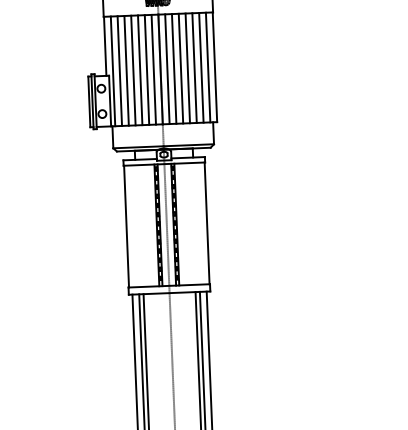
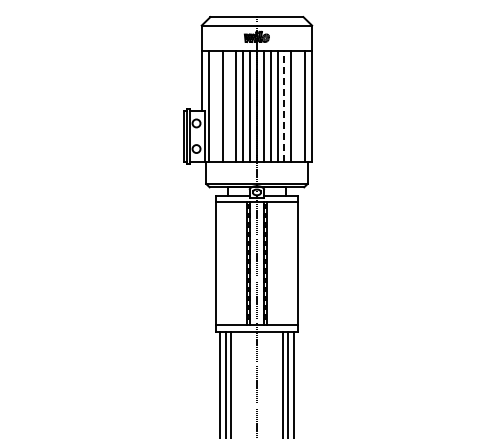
line: (187, 67) -> (284, 105), solid -> dashed
line: (201, 67) -> (298, 106), removed
line: (133, 70) -> (229, 106), removed
line: (119, 71) -> (215, 106), removed

